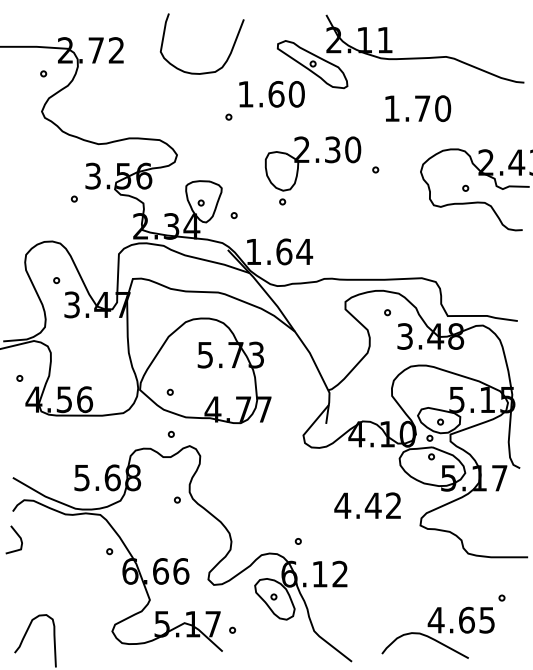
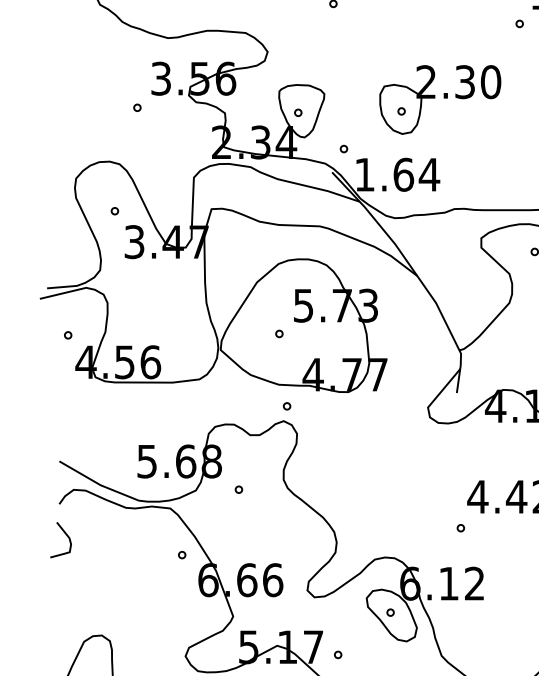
part: (312, 163) -> (439, 99), moved
part: (375, 169) -> (519, 23), moved
part: (233, 215) -> (343, 148), moved
part: (169, 391) -> (278, 332), moved
part: (170, 433) -> (285, 405), moved
part: (177, 499) -> (239, 488), moved
part: (297, 541) -> (459, 528), moved

